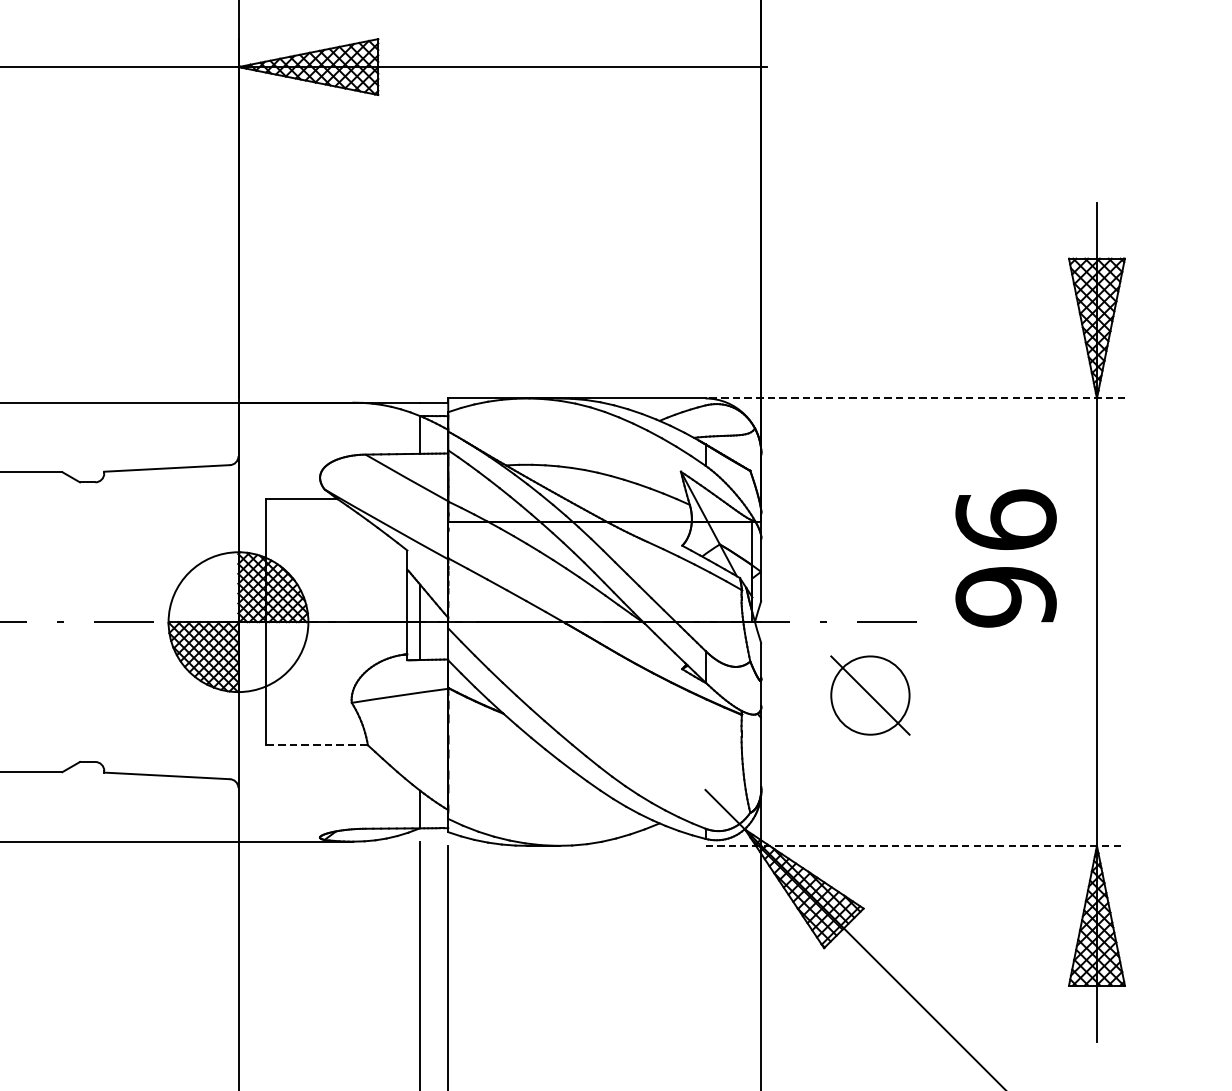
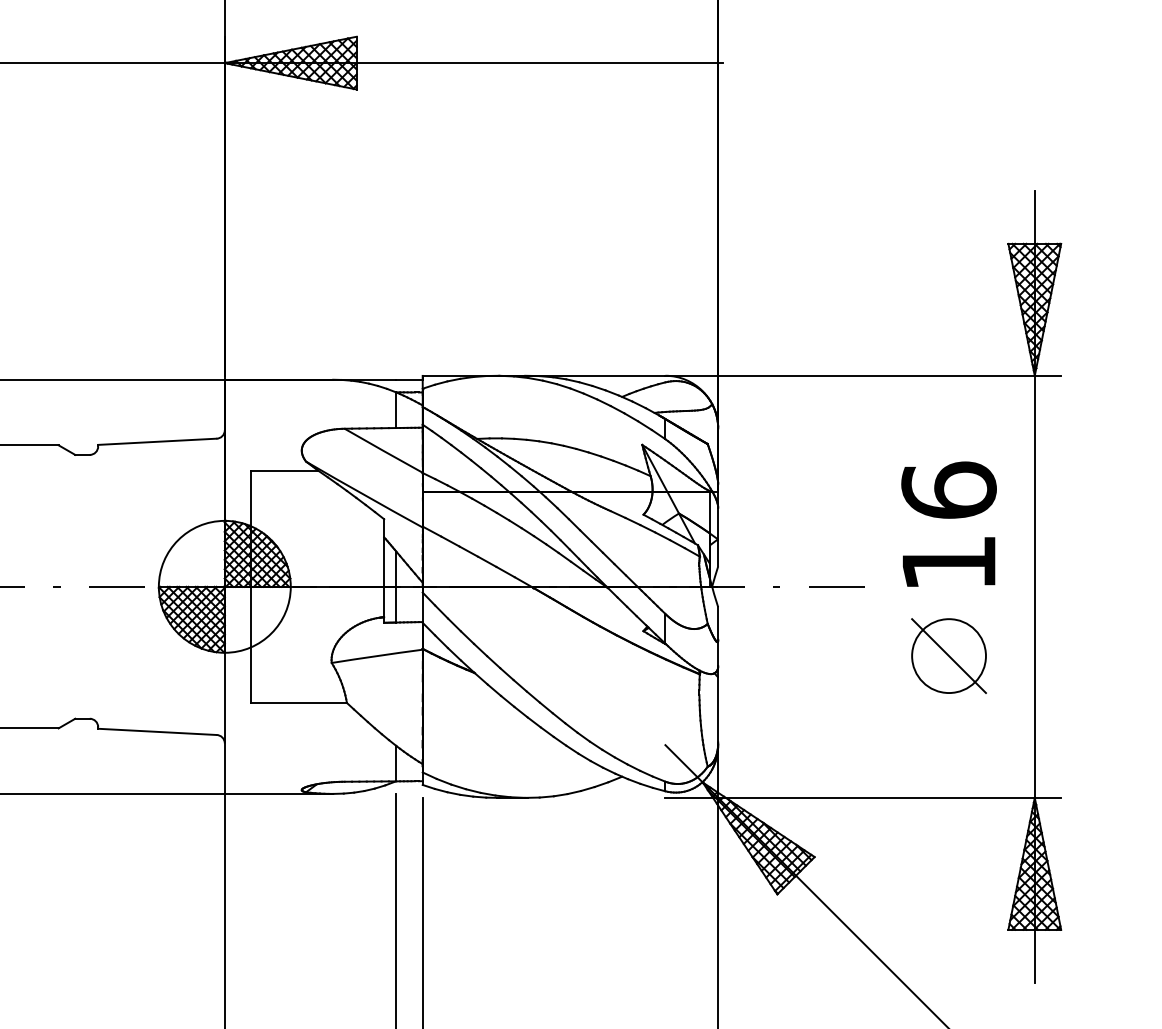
line: (915, 398) -> (863, 375), dashed -> solid
text: (1005, 597) -> (948, 563), 96 -> 16
part: (869, 694) -> (948, 655), moved
line: (317, 744) -> (299, 702), dashed -> solid
line: (915, 845) -> (863, 797), dashed -> solid

